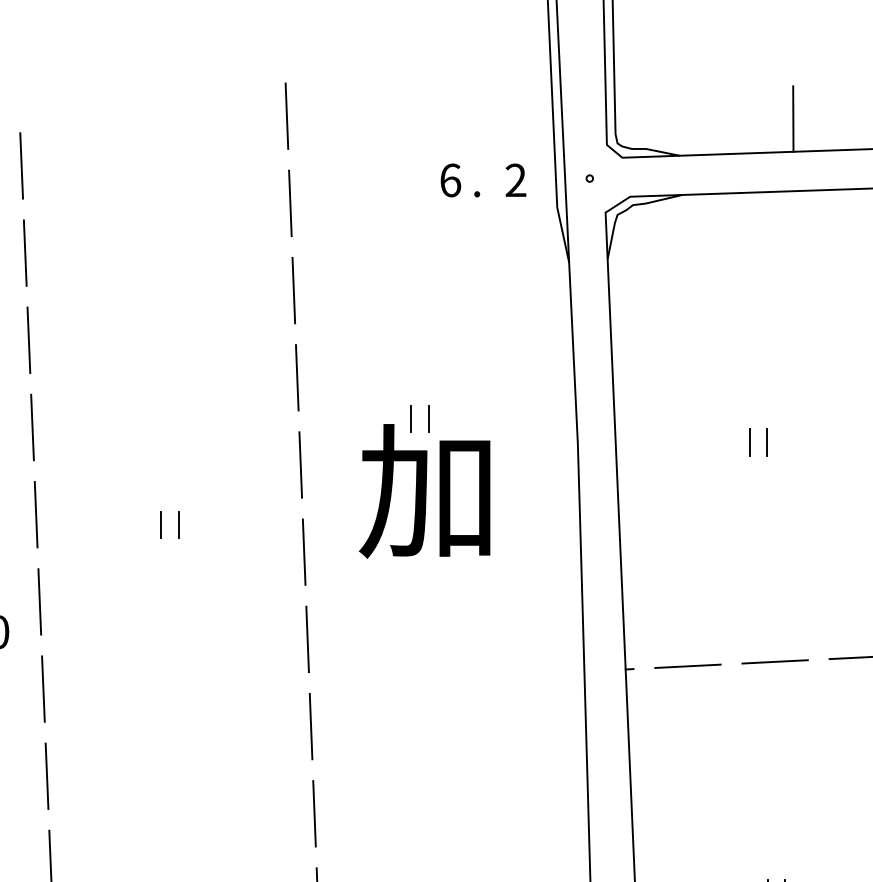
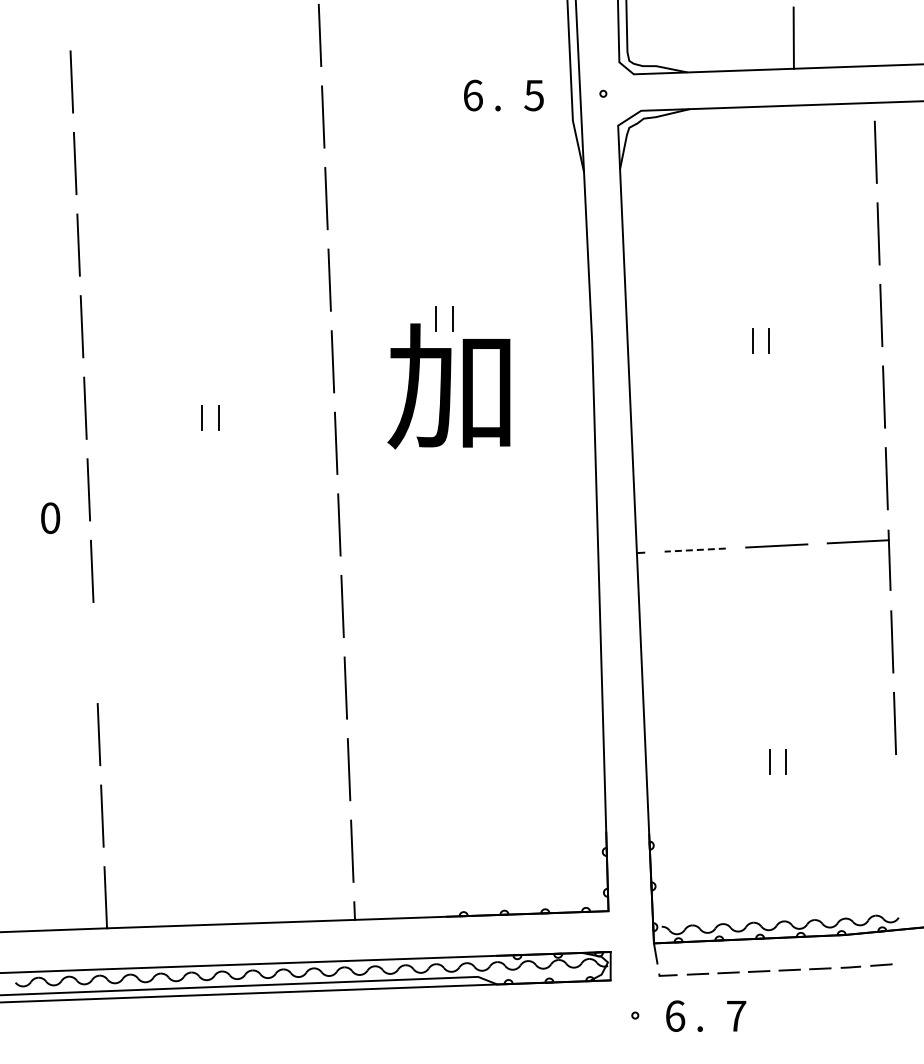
text: (515, 180) -> (533, 95), 2 -> 5
line: (688, 666) -> (695, 550), solid -> dashed
line: (46, 775) -> (95, 652), removed

